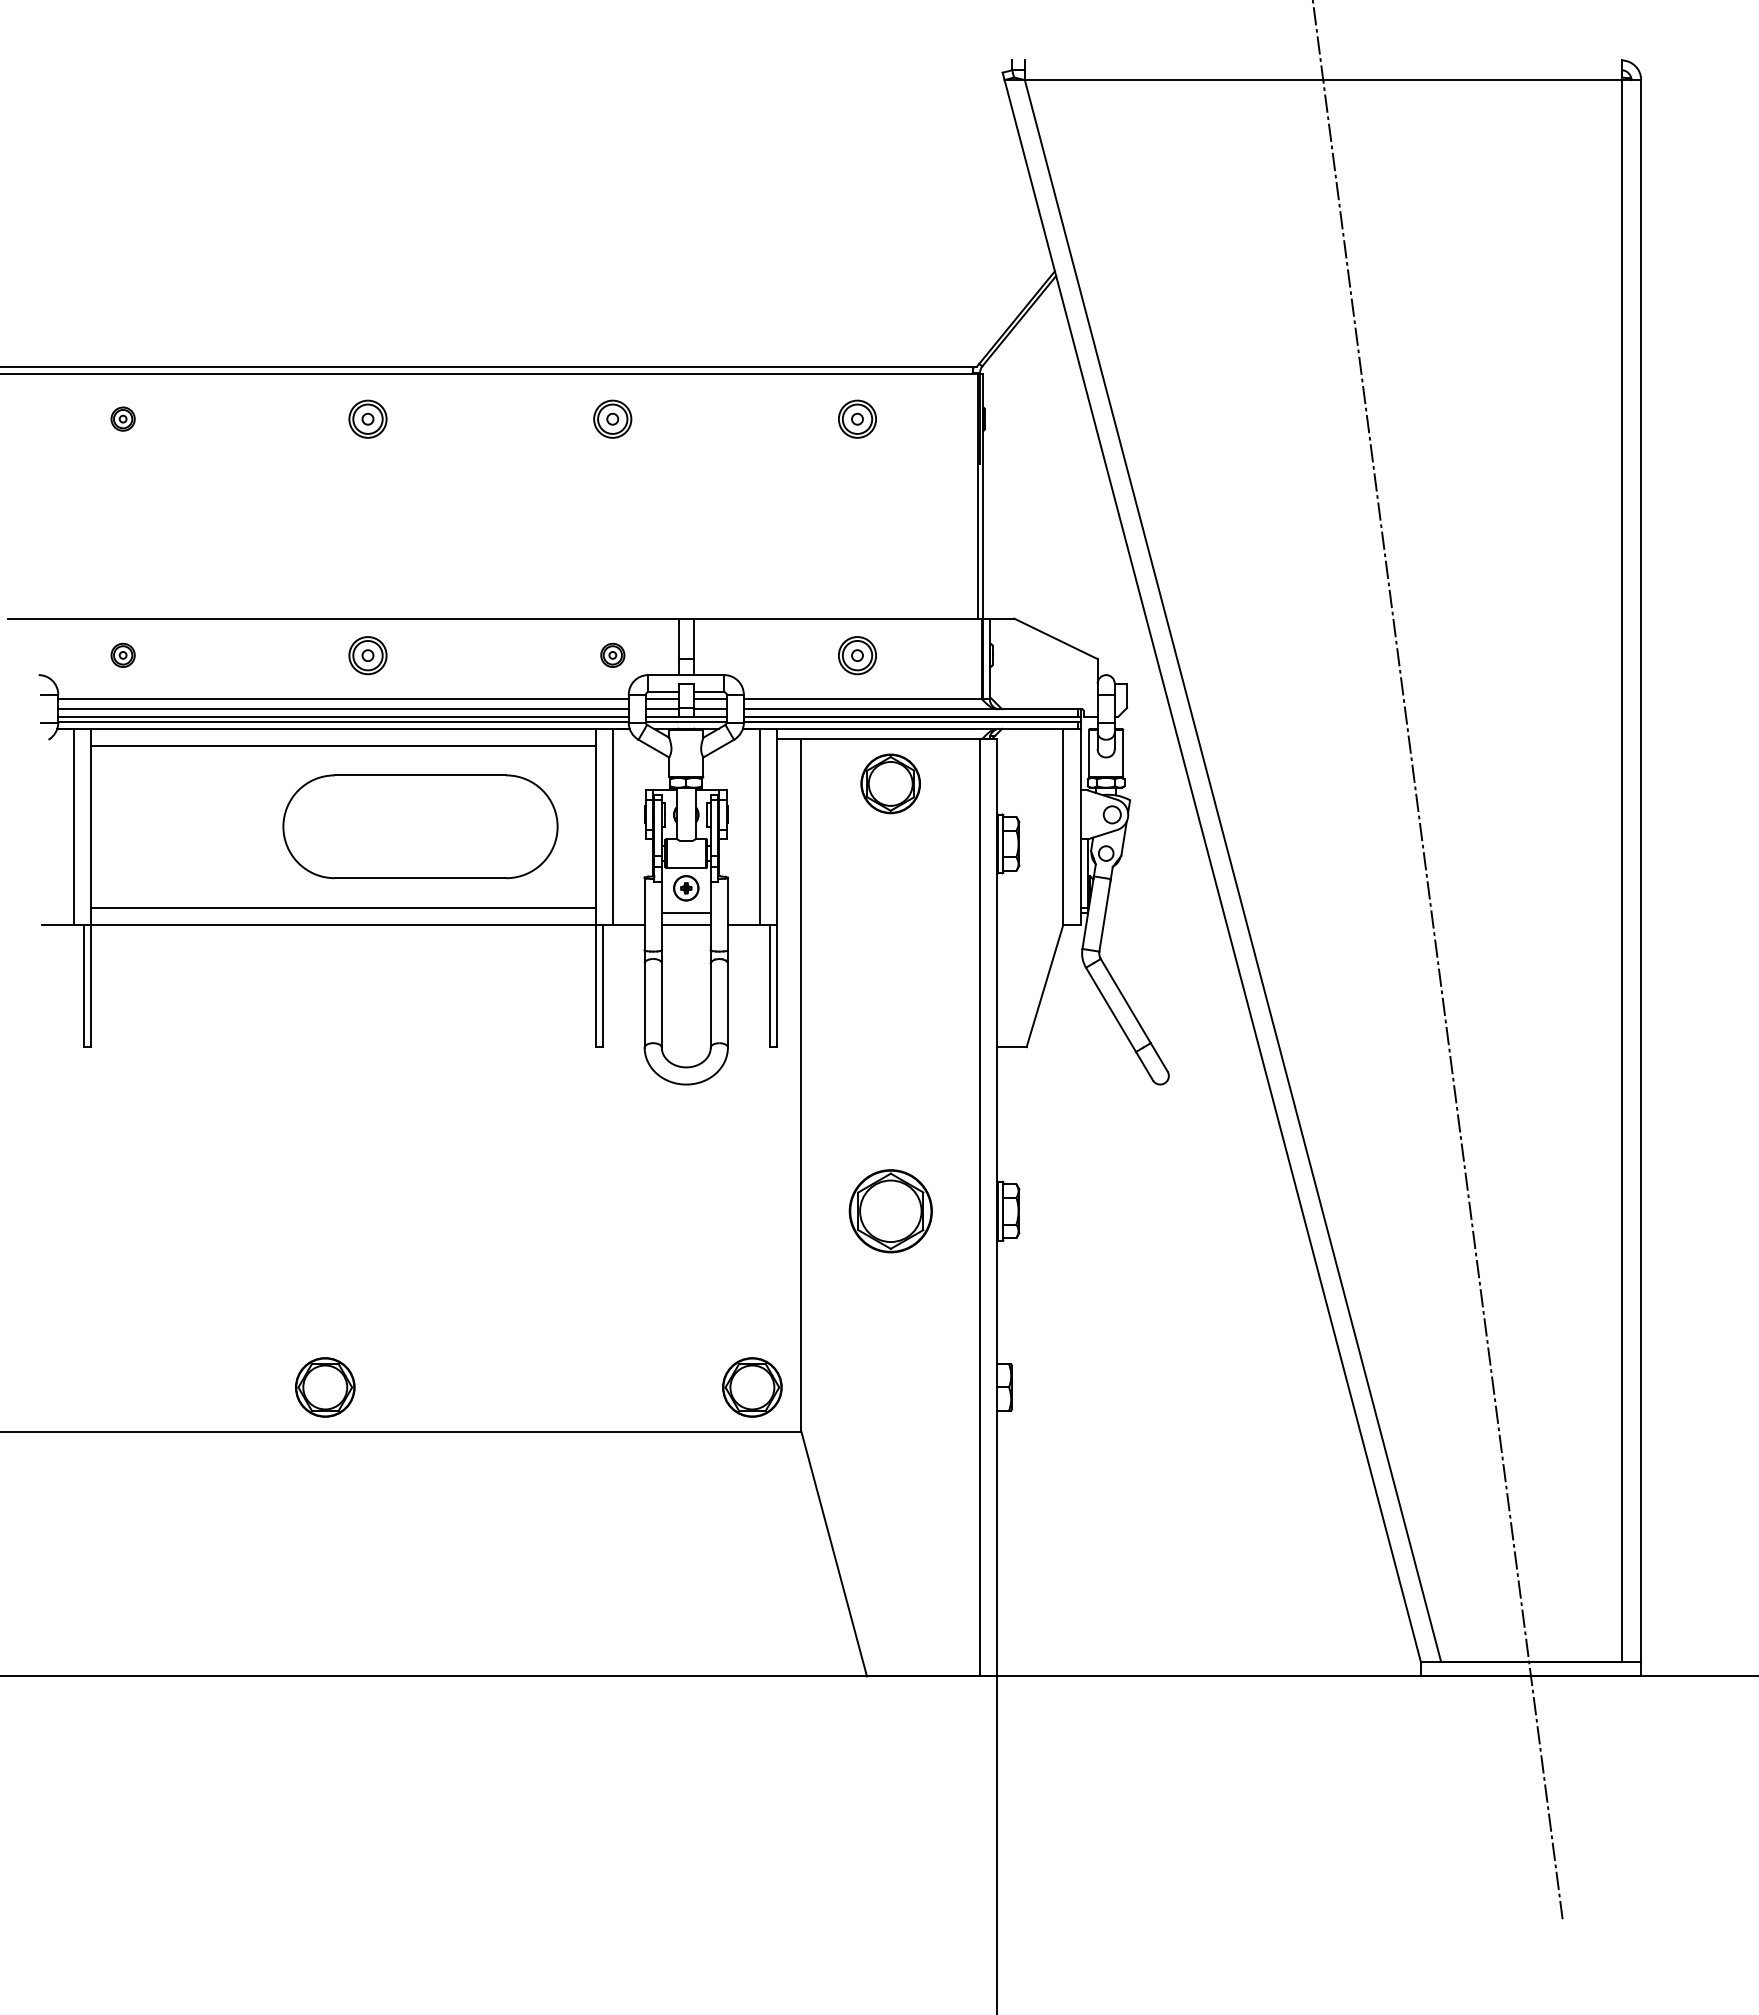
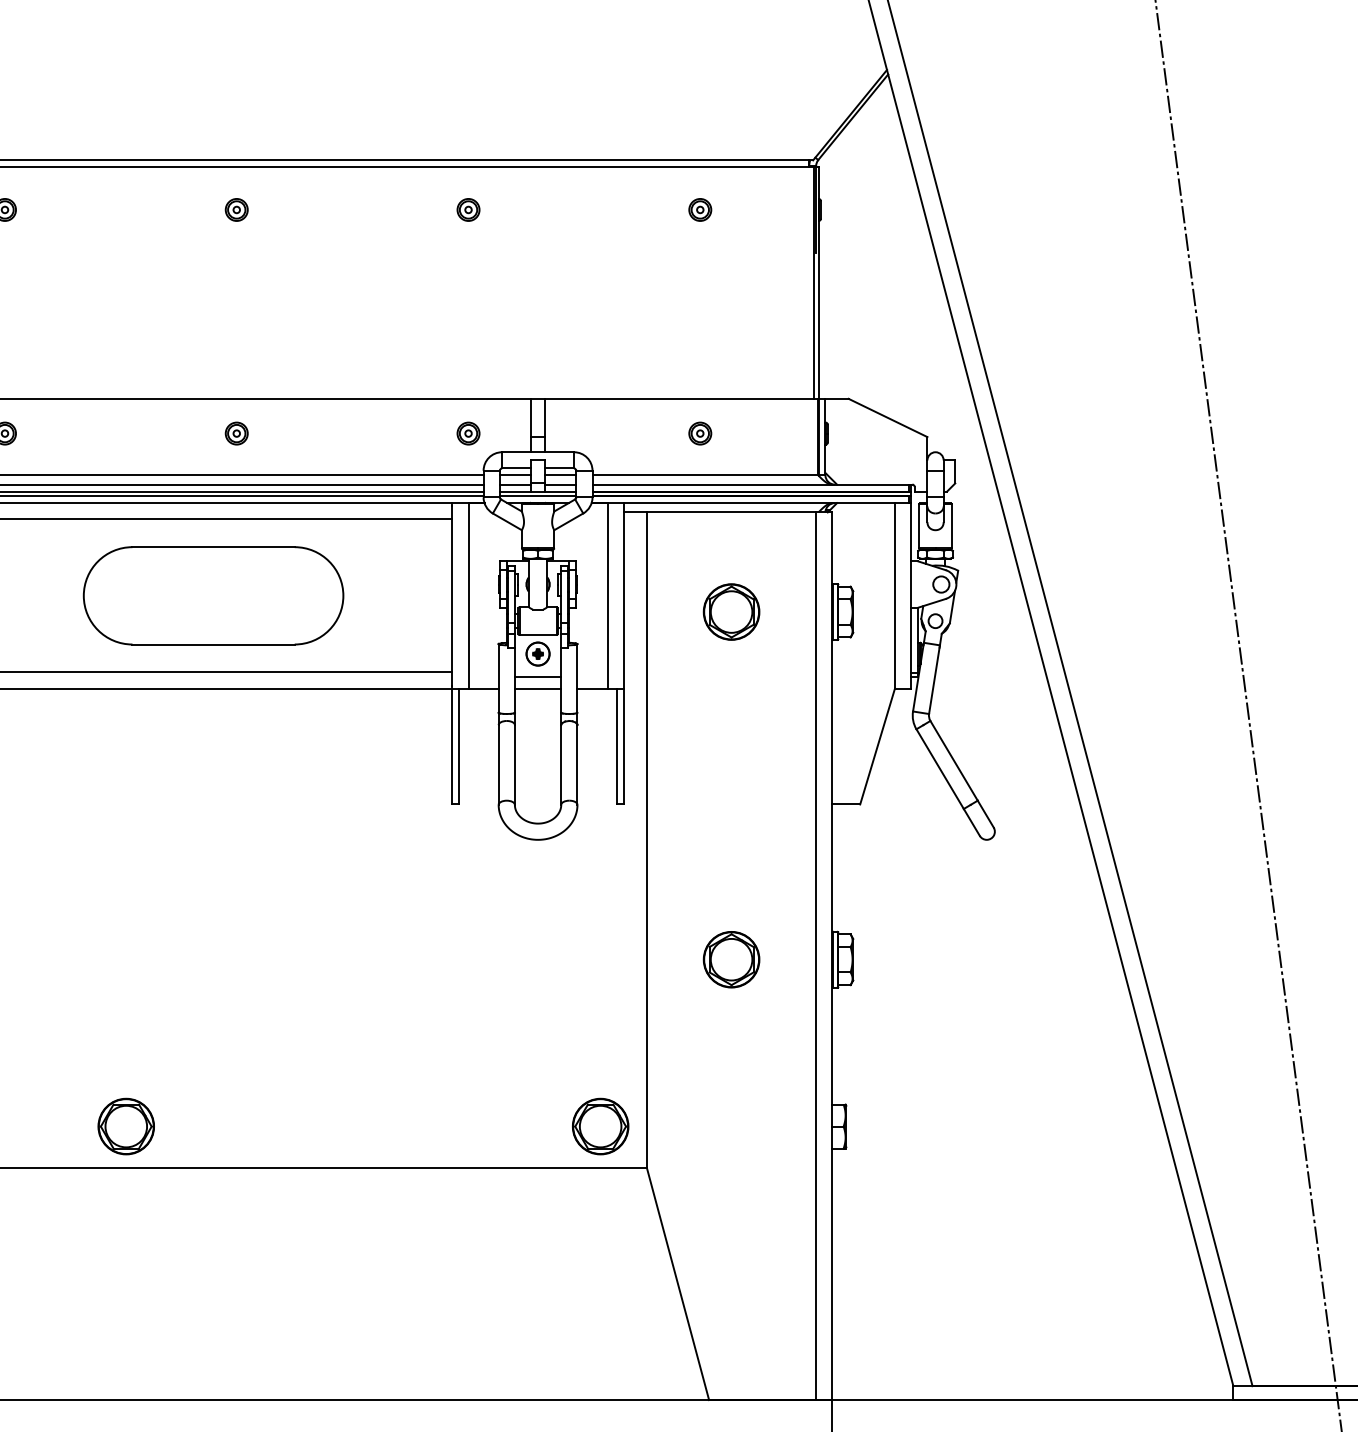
part: (367, 418) -> (236, 209), size x0.62
part: (612, 418) -> (468, 209), size x0.62
part: (857, 418) -> (700, 209), size x0.62
part: (367, 654) -> (236, 432), size x0.62
part: (857, 654) -> (700, 432), size x0.62
part: (890, 783) -> (731, 611), moved
part: (420, 826) -> (213, 595), moved
part: (890, 1210) -> (731, 959), size x0.71
part: (325, 1387) -> (126, 1126), moved

